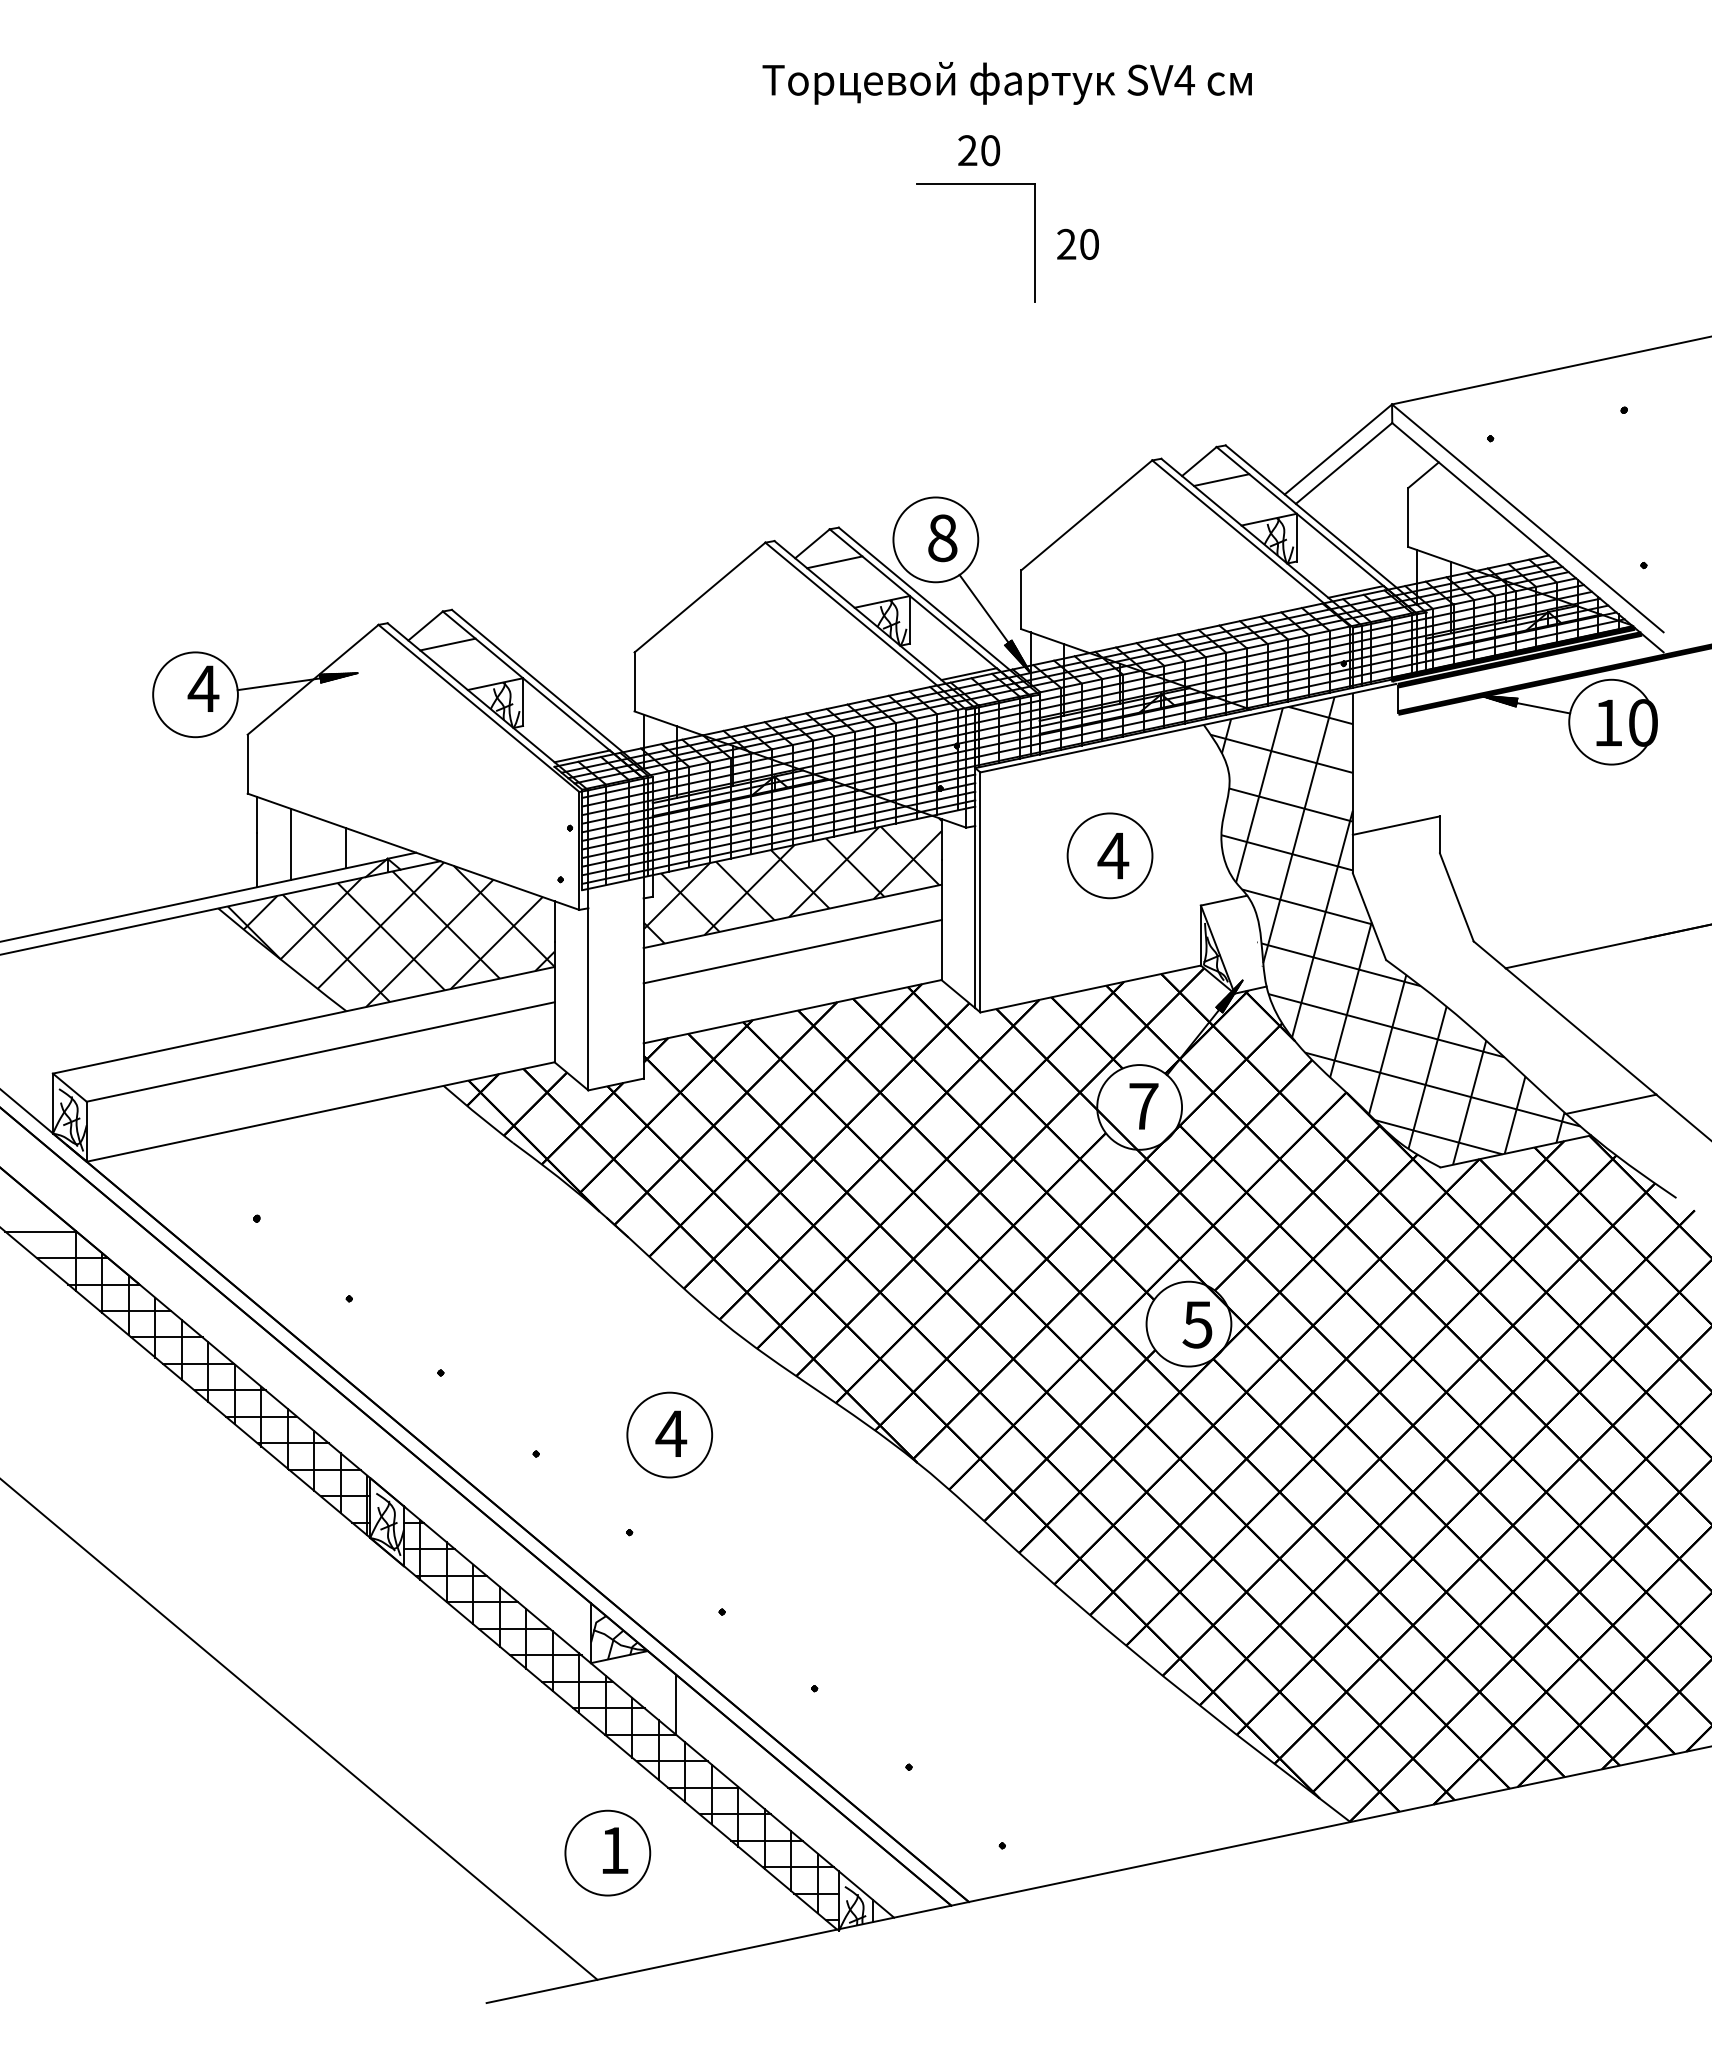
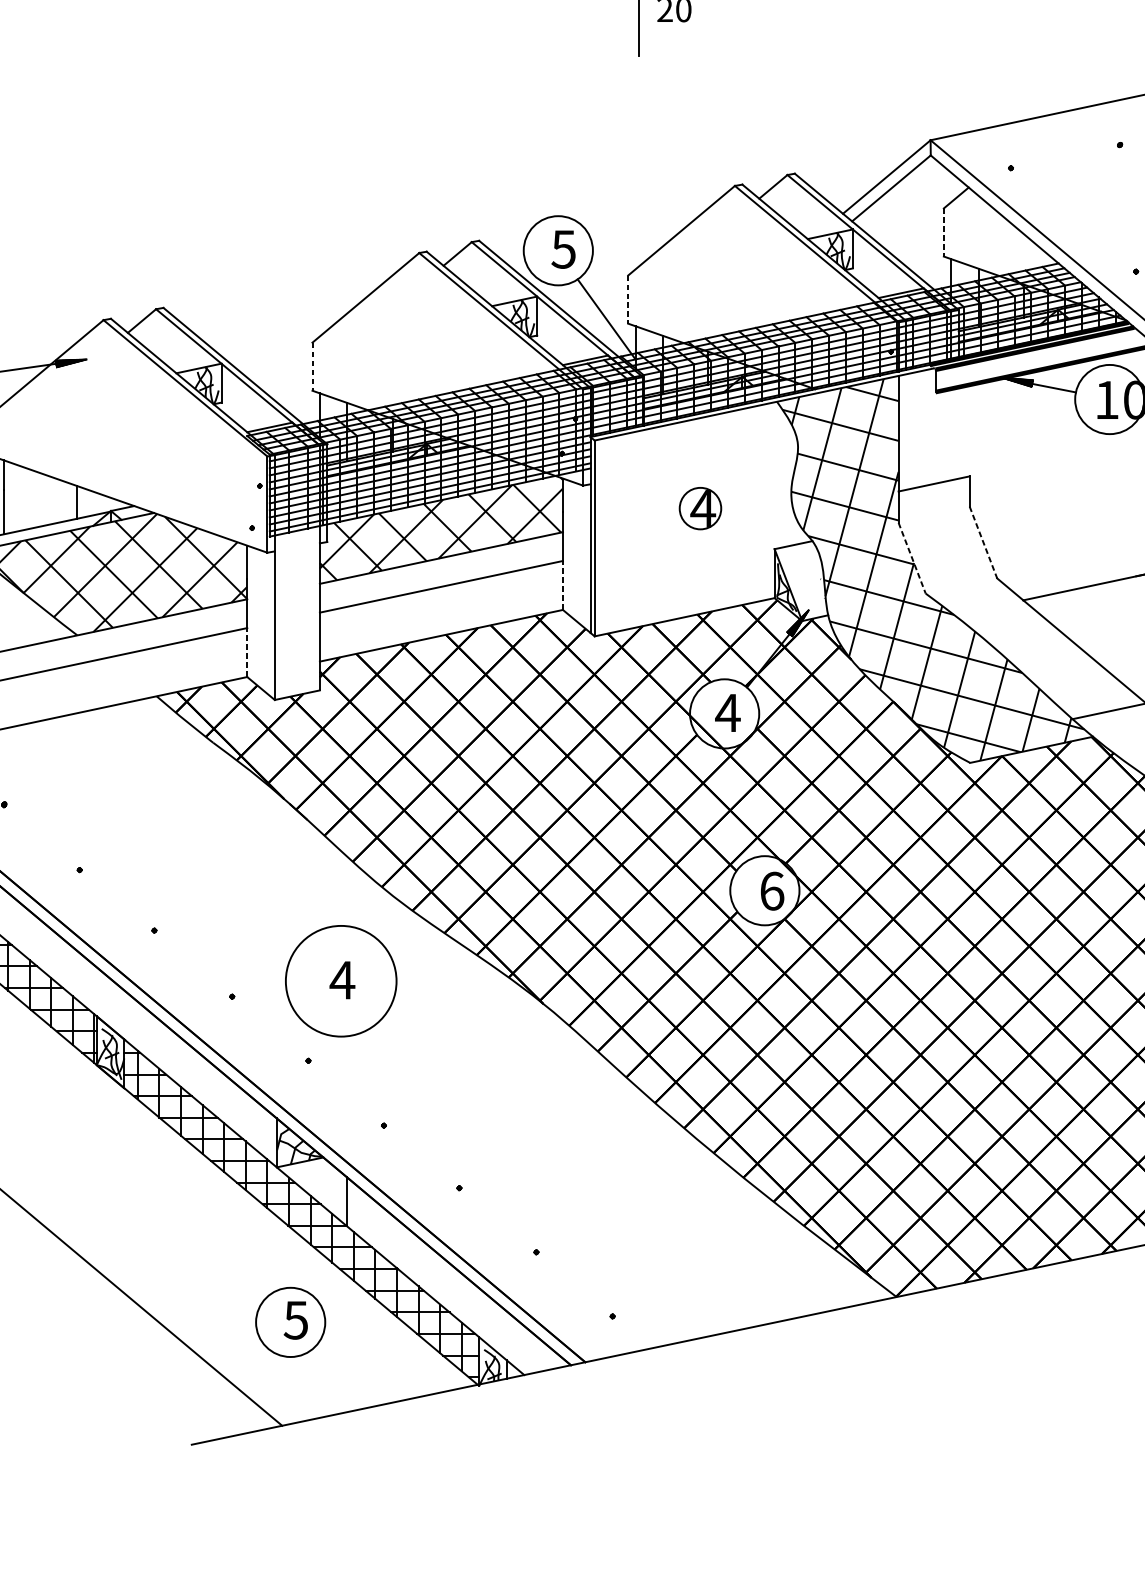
line: (1221, 479) -> (791, 201), removed
line: (1408, 517) -> (944, 232), solid -> dashed
text: (942, 538) -> (563, 249), 8 -> 5
line: (834, 562) -> (475, 269), removed
line: (1021, 600) -> (628, 300), solid -> dashed
line: (447, 644) -> (159, 336), removed
hatch: (1017, 656) -> (624, 345), removed
line: (634, 682) -> (312, 367), solid -> dashed
line: (290, 844) -> (31, 499), removed
circle: (1109, 855) -> (700, 508), size x0.6
line: (1457, 897) -> (984, 542), solid -> dashed
line: (1369, 917) -> (912, 558), solid -> dashed
line: (941, 949) -> (562, 585), solid -> dashed
line: (554, 1031) -> (247, 651), solid -> dashed
text: (1143, 1106) -> (727, 713), 7 -> 4
text: (1197, 1324) -> (771, 891), 5 -> 6
circle: (669, 1434) -> (341, 980), size x1.6
text: (613, 1850) -> (295, 1320), 1 -> 5

